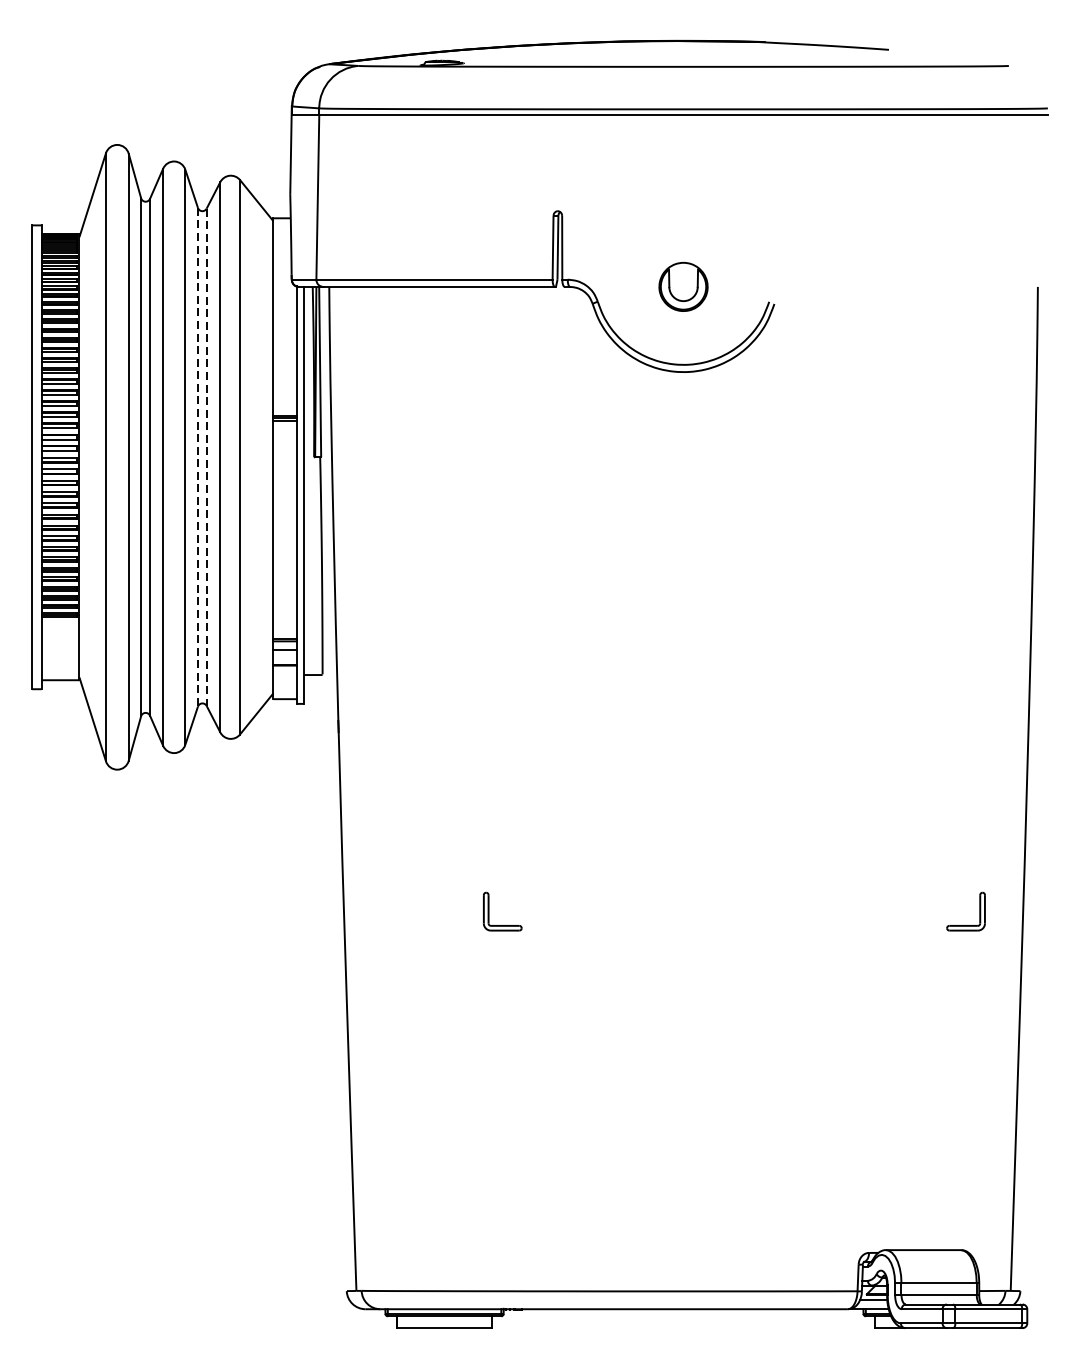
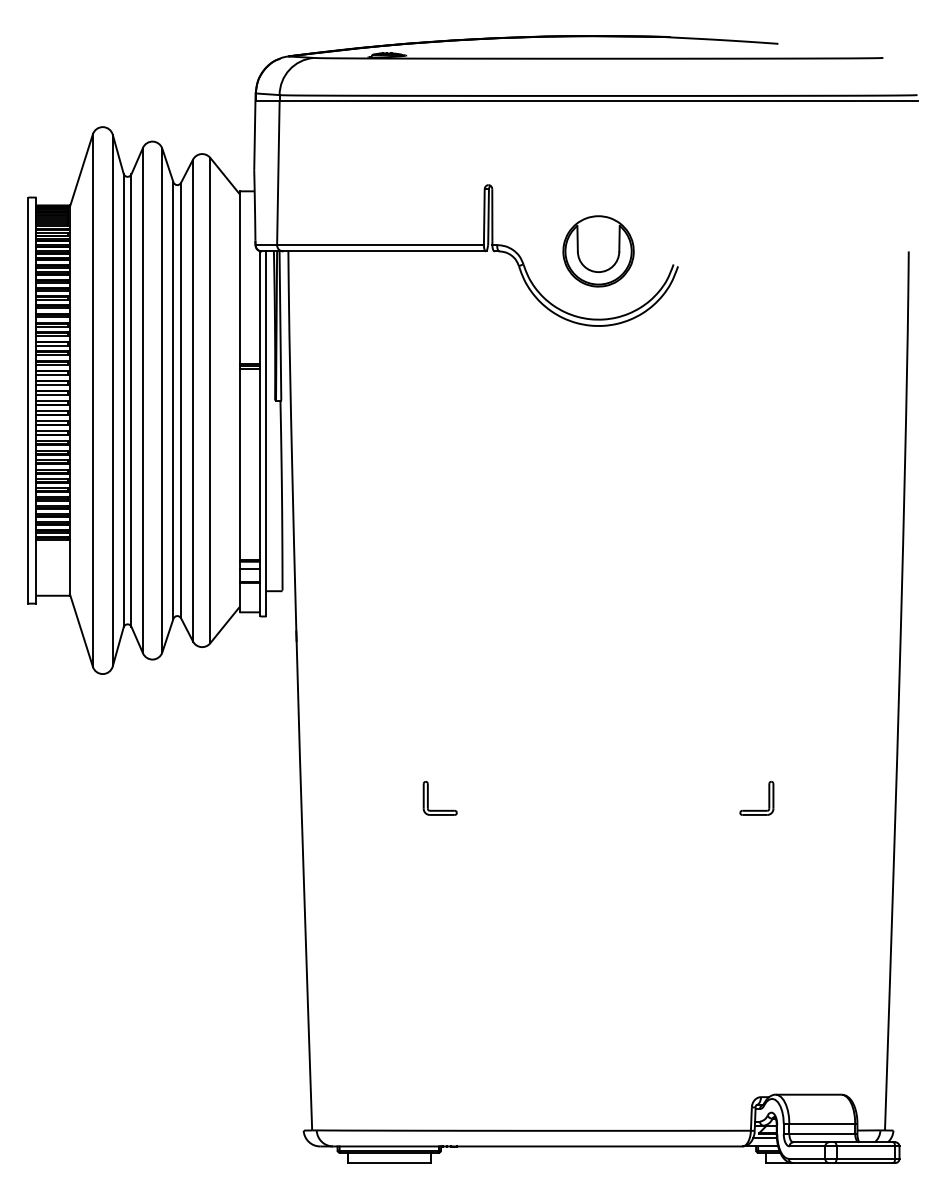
part: (683, 287) -> (598, 251), size x1.67
line: (207, 457) -> (181, 400), dashed -> solid
line: (198, 458) -> (173, 401), dashed -> solid
part: (965, 924) -> (756, 809), moved

